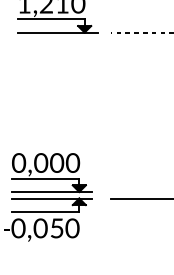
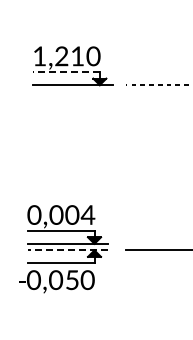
line: (50, 19) -> (65, 72), solid -> dashed
text: (72, 162) -> (87, 214), 0,000 -> 0,004
line: (52, 198) -> (67, 250), solid -> dashed

